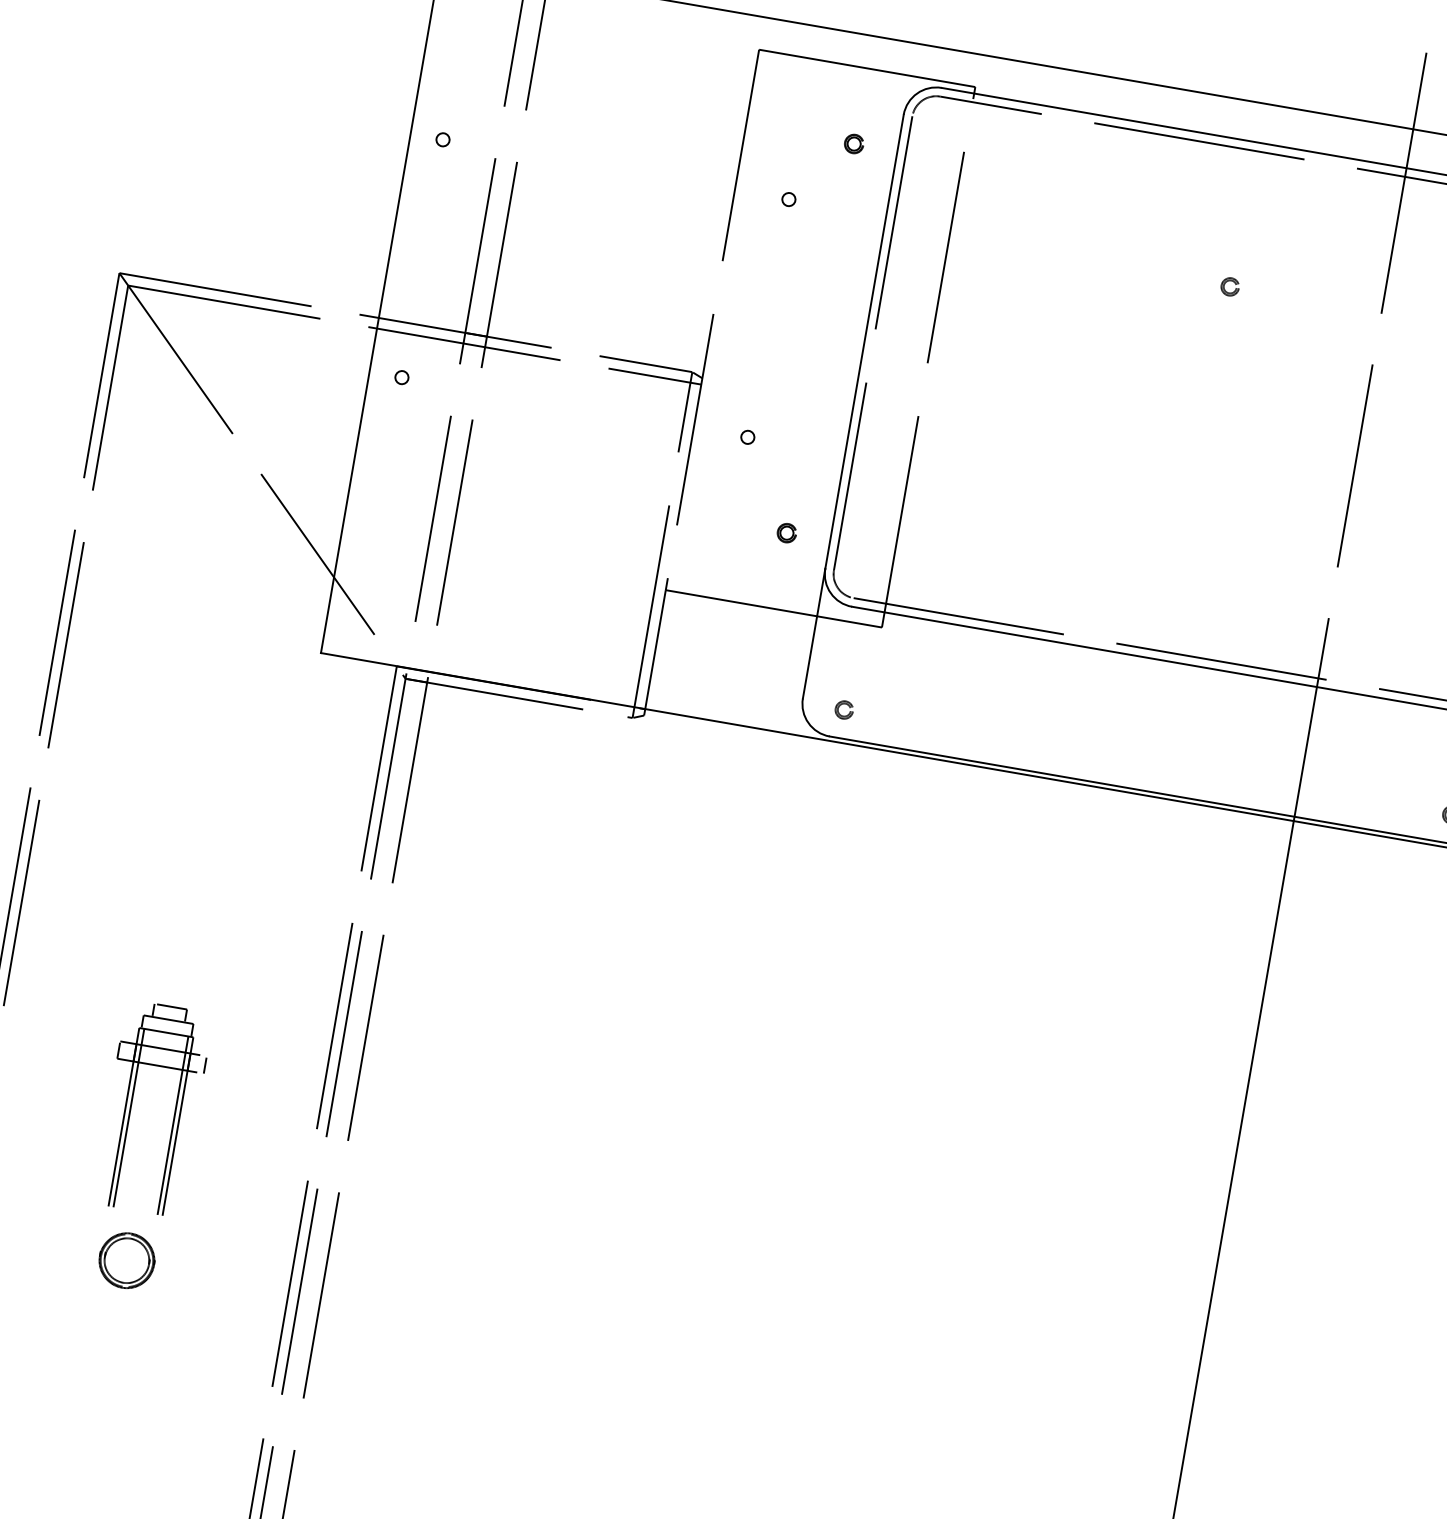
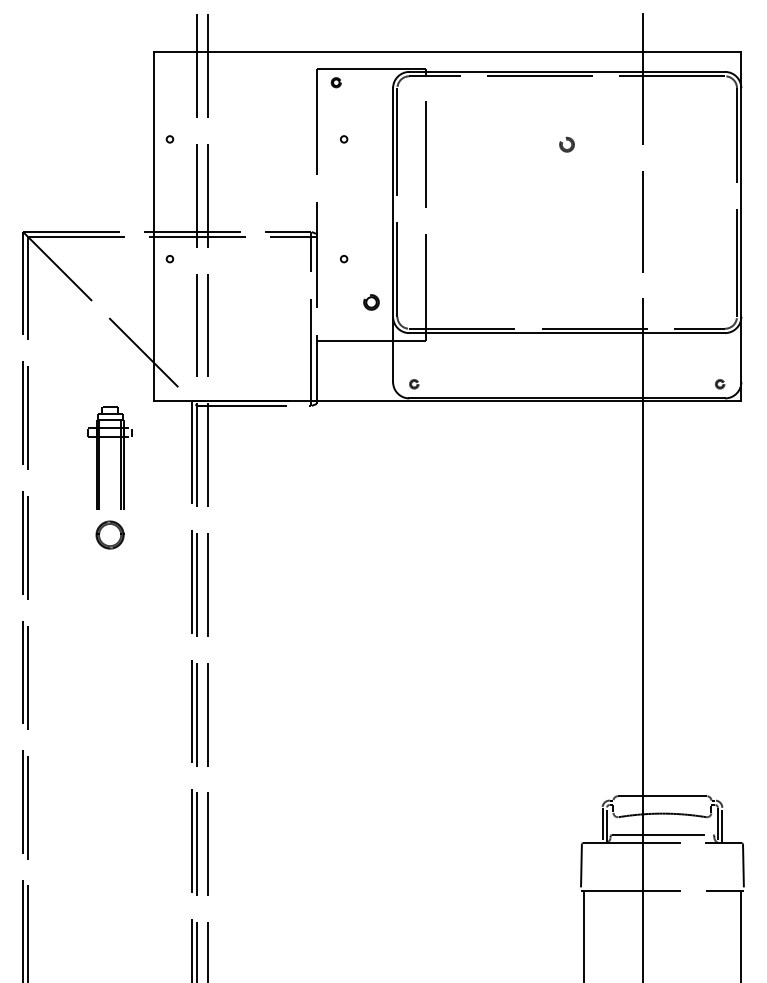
part: (852, 143) -> (335, 82), moved
part: (1230, 286) -> (567, 144), size x1.6
part: (785, 532) -> (370, 302), size x1.6
part: (125, 1142) -> (99, 477), moved

